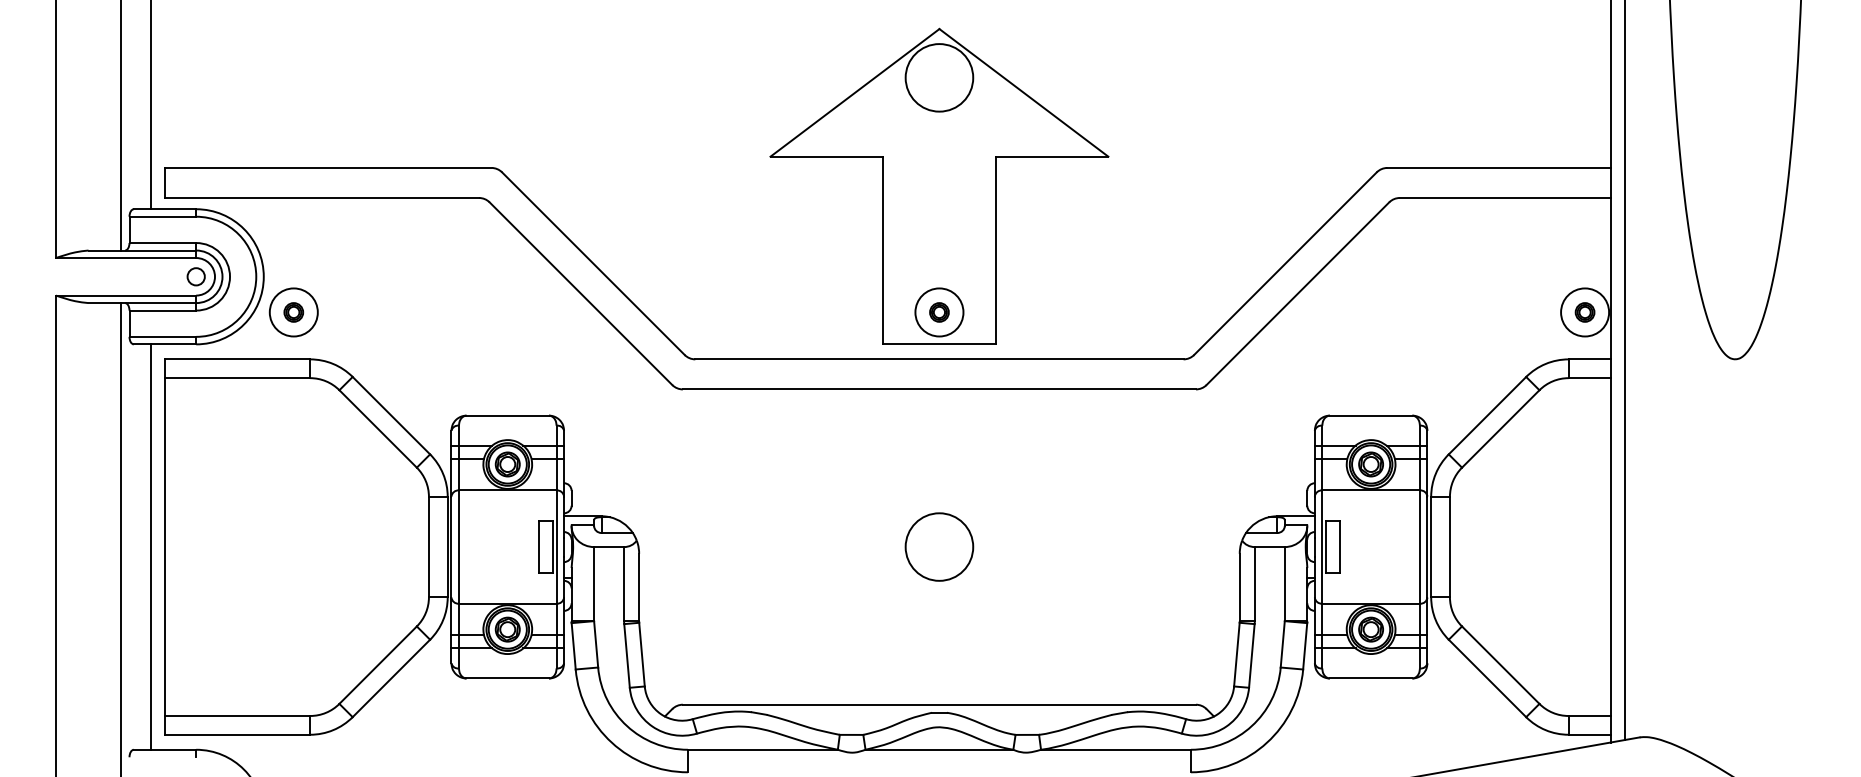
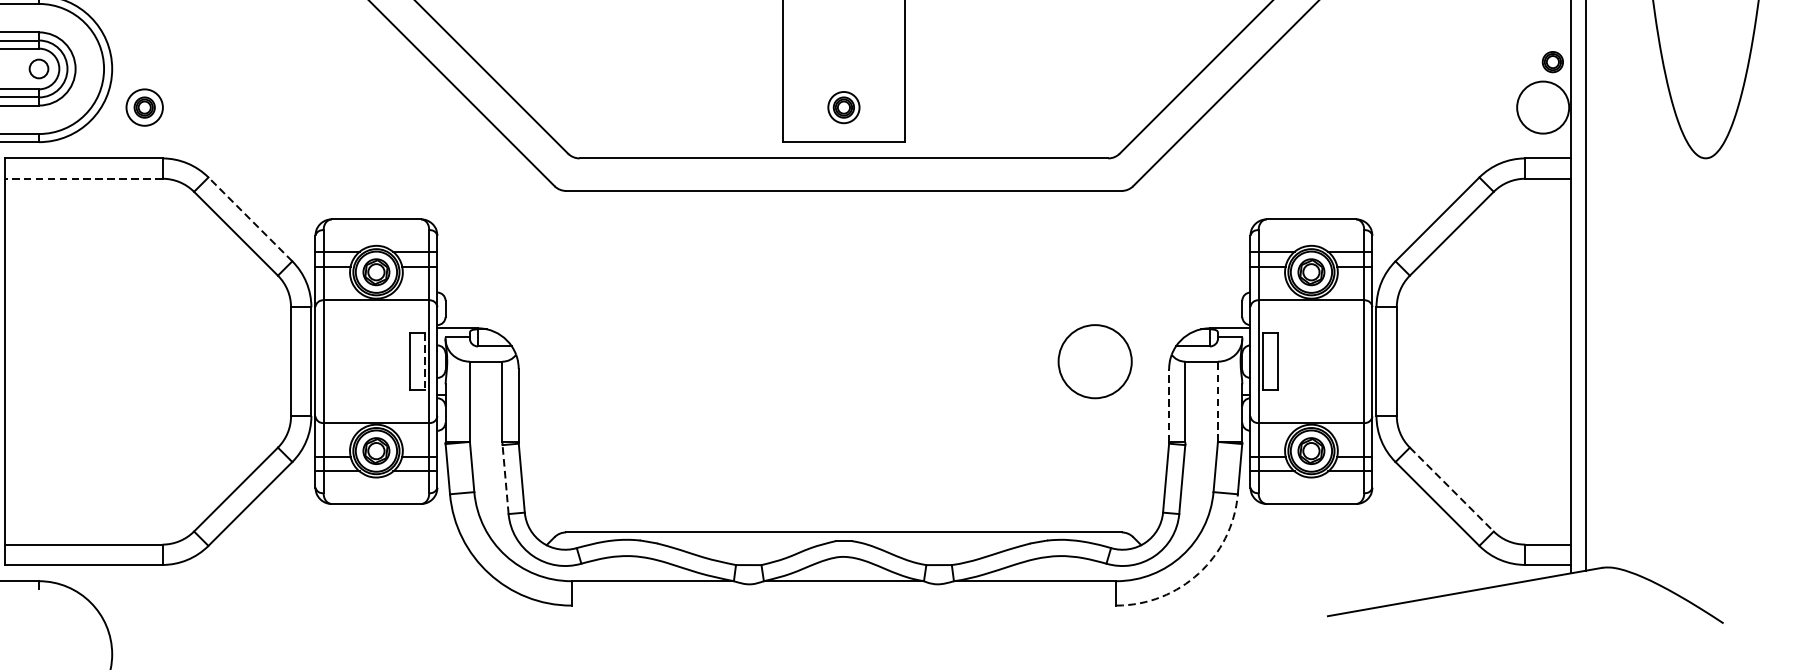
circle: (293, 312) -> (144, 107), size x0.7
circle: (939, 312) -> (843, 107), size x0.6
part: (1584, 312) -> (1552, 62), moved
line: (237, 378) -> (83, 179), solid -> dashed
line: (391, 415) -> (250, 219), solid -> dashed
circle: (939, 546) -> (1095, 361), moved
line: (552, 547) -> (424, 362), solid -> dashed
line: (1284, 583) -> (1217, 401), solid -> dashed
line: (1239, 587) -> (1168, 405), solid -> dashed
line: (627, 655) -> (506, 479), solid -> dashed
line: (1500, 665) -> (1451, 489), solid -> dashed
arc: (1267, 742) -> (1199, 573), solid -> dashed

